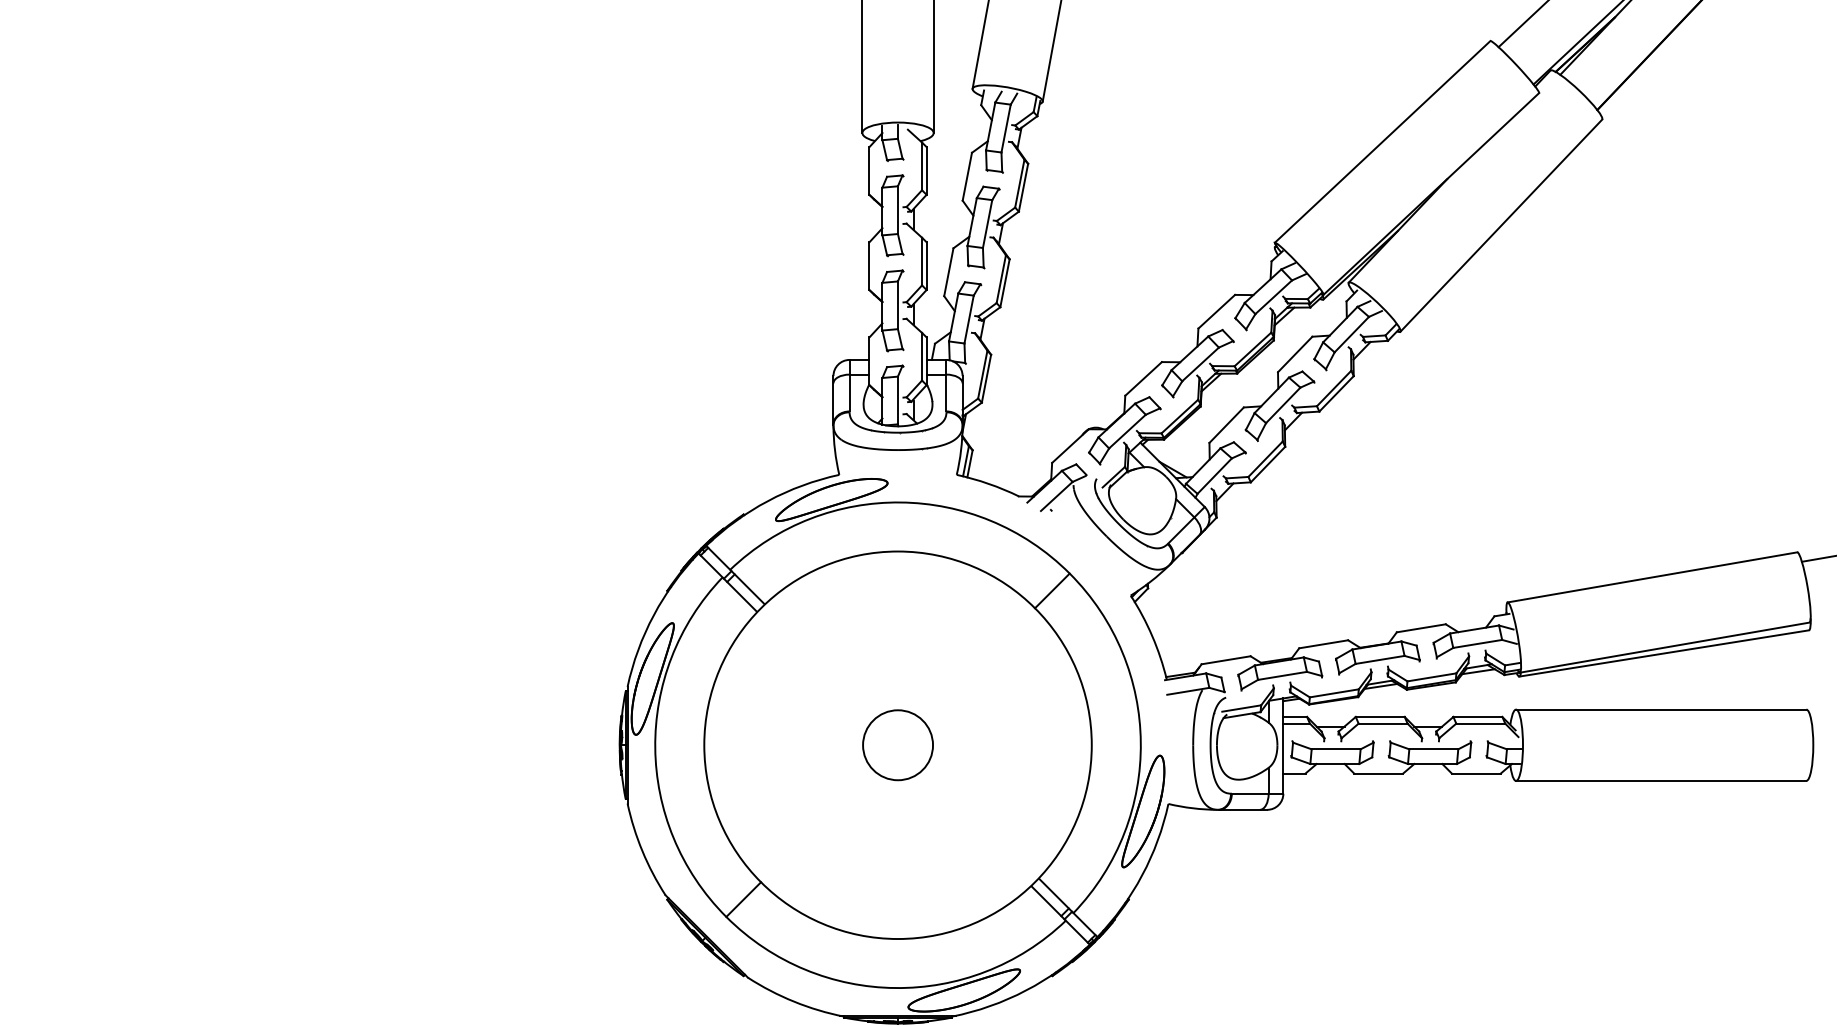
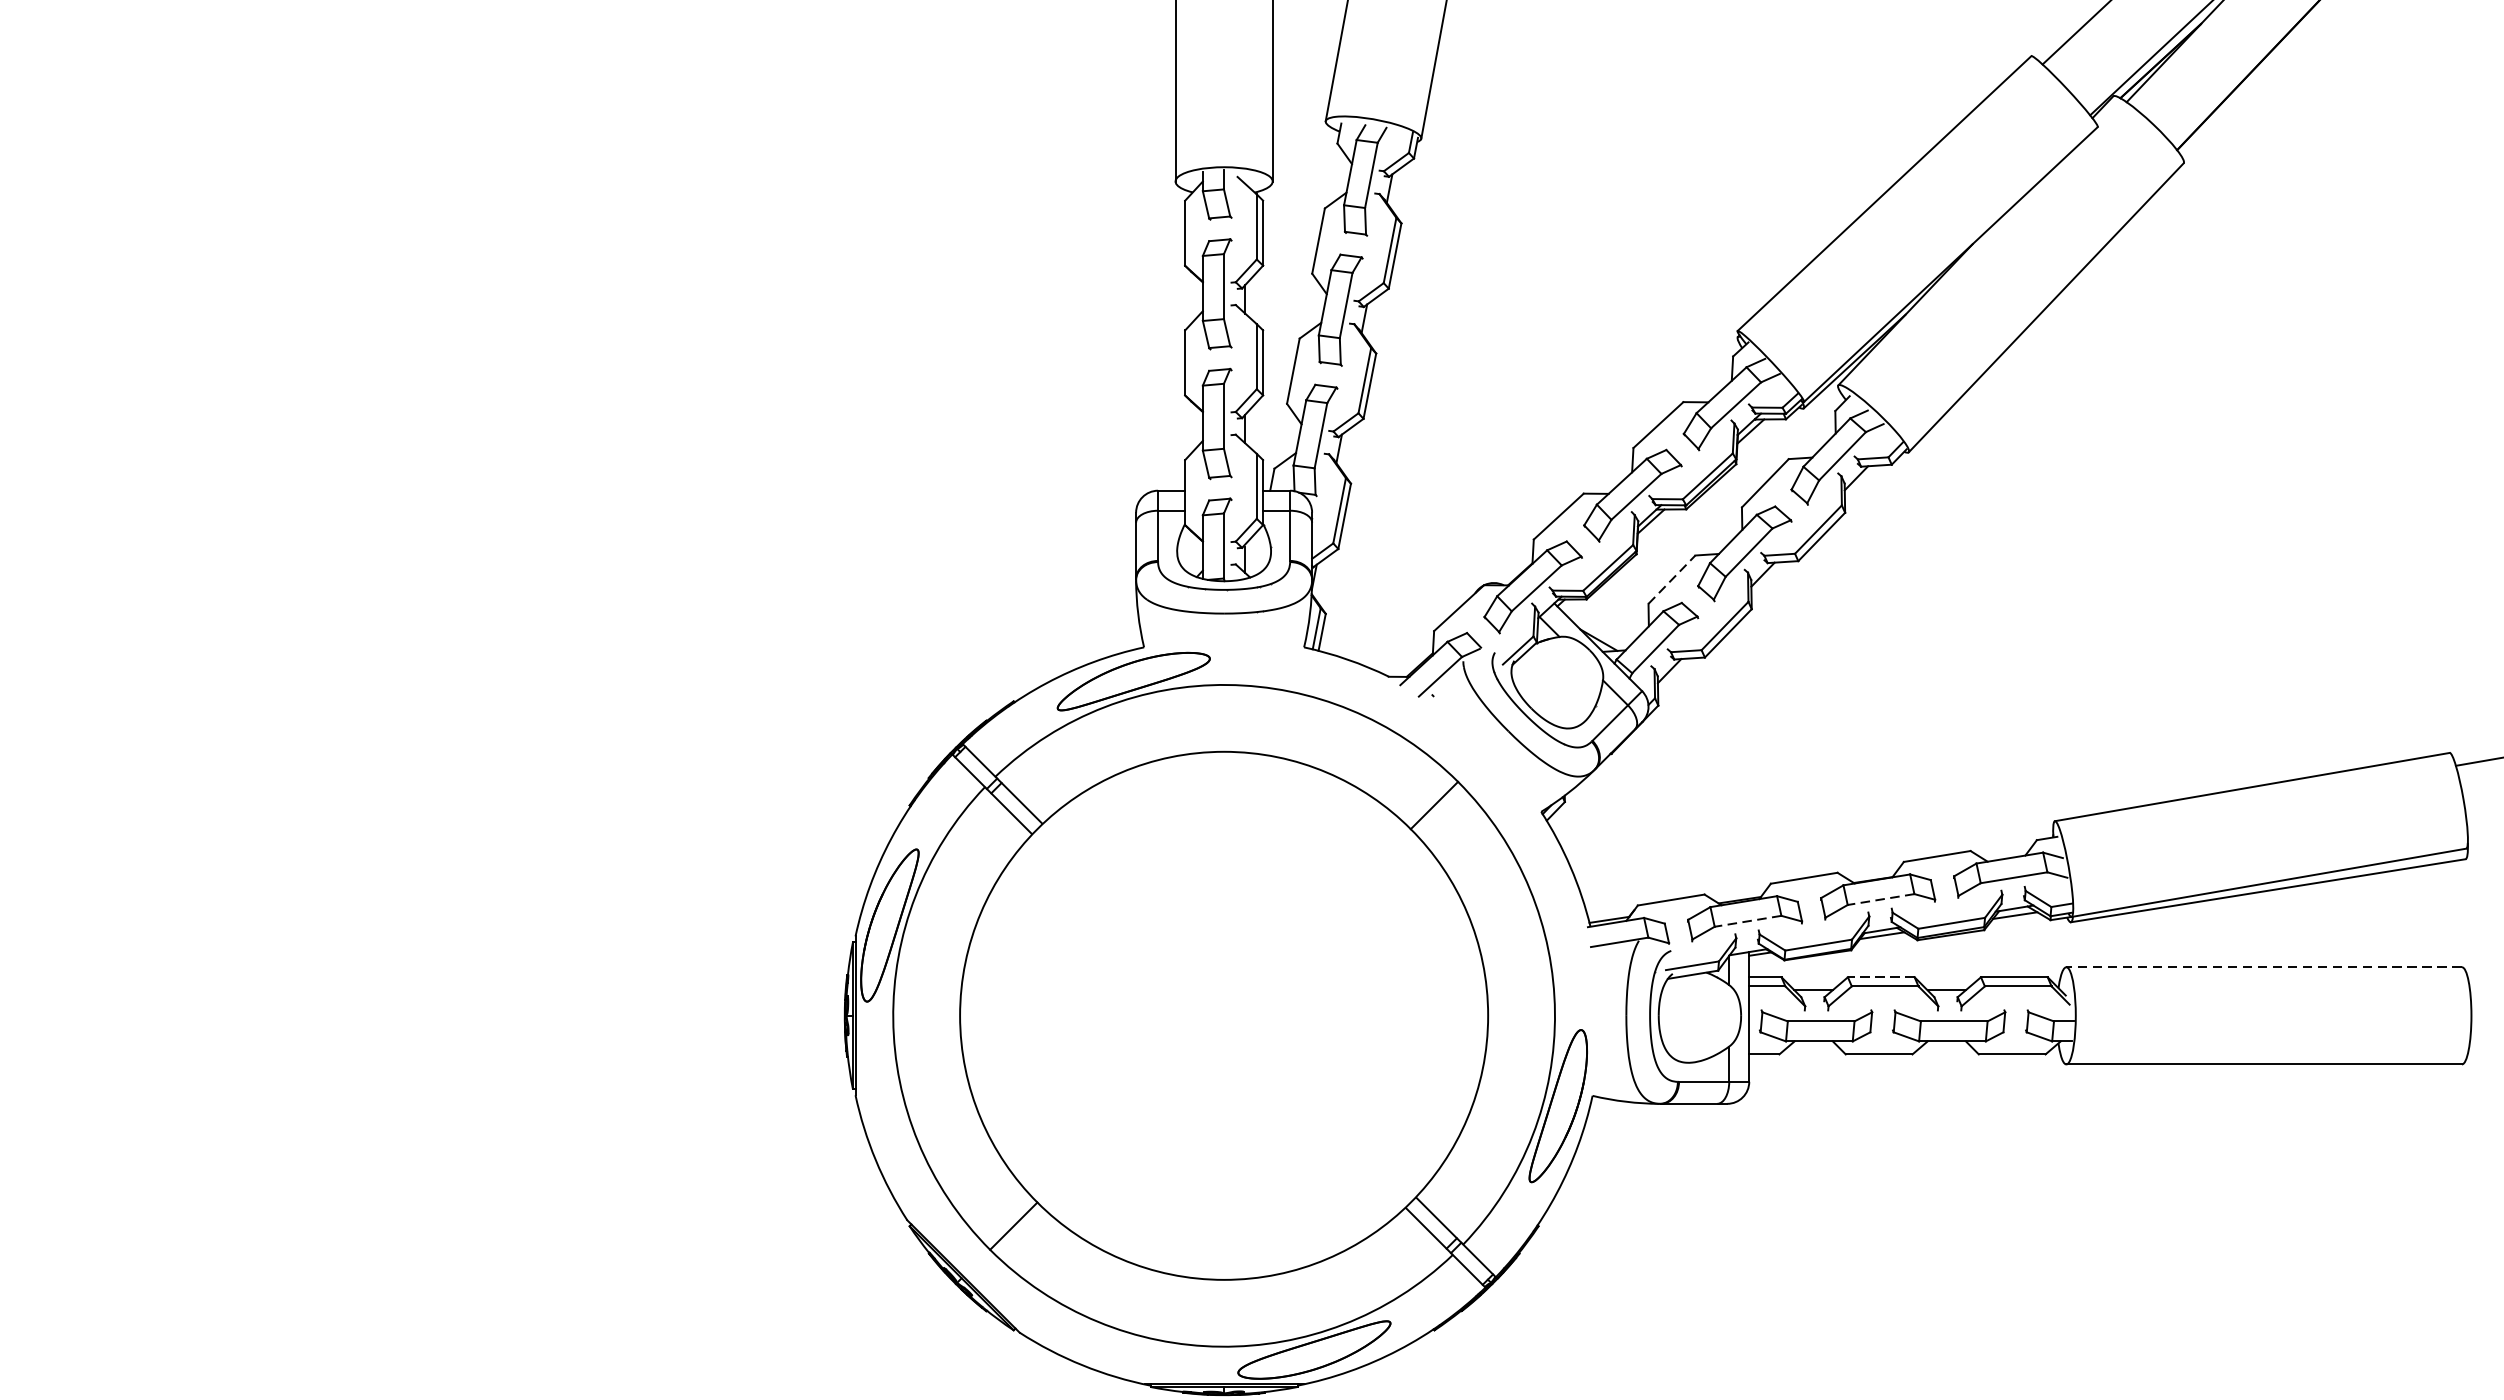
line: (1226, 425) -> (1671, 580), solid -> dashed
line: (1380, 659) -> (1881, 898), solid -> dashed
line: (1282, 675) -> (1748, 920), solid -> dashed
line: (1660, 709) -> (2263, 967), solid -> dashed
line: (1379, 716) -> (1880, 976), solid -> dashed
circle: (897, 745) -> (1223, 1016), removed

